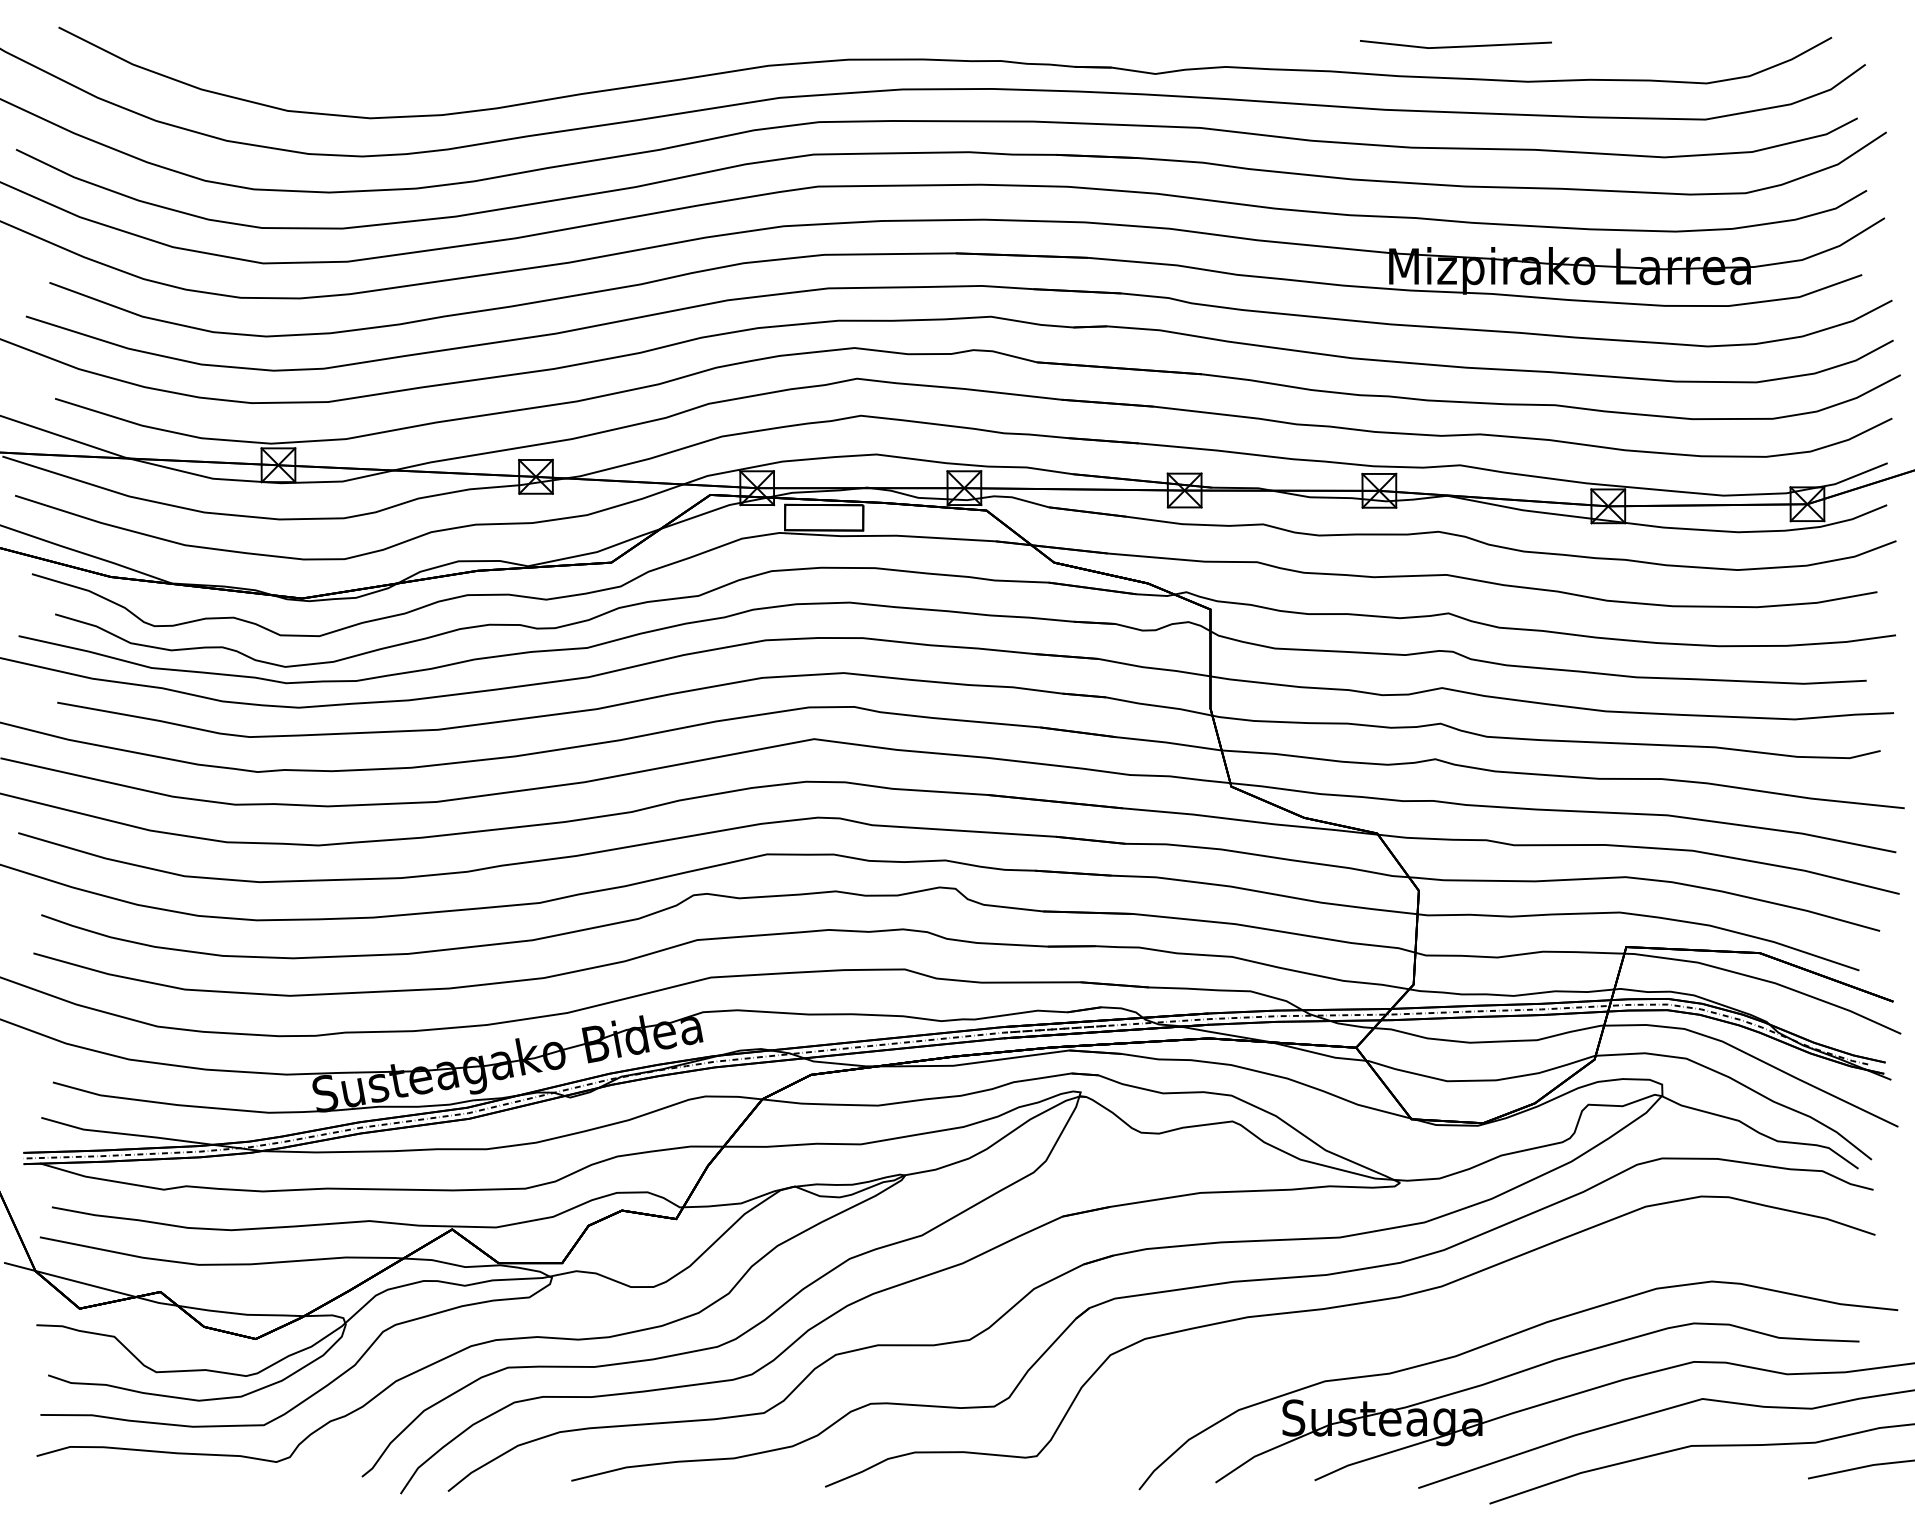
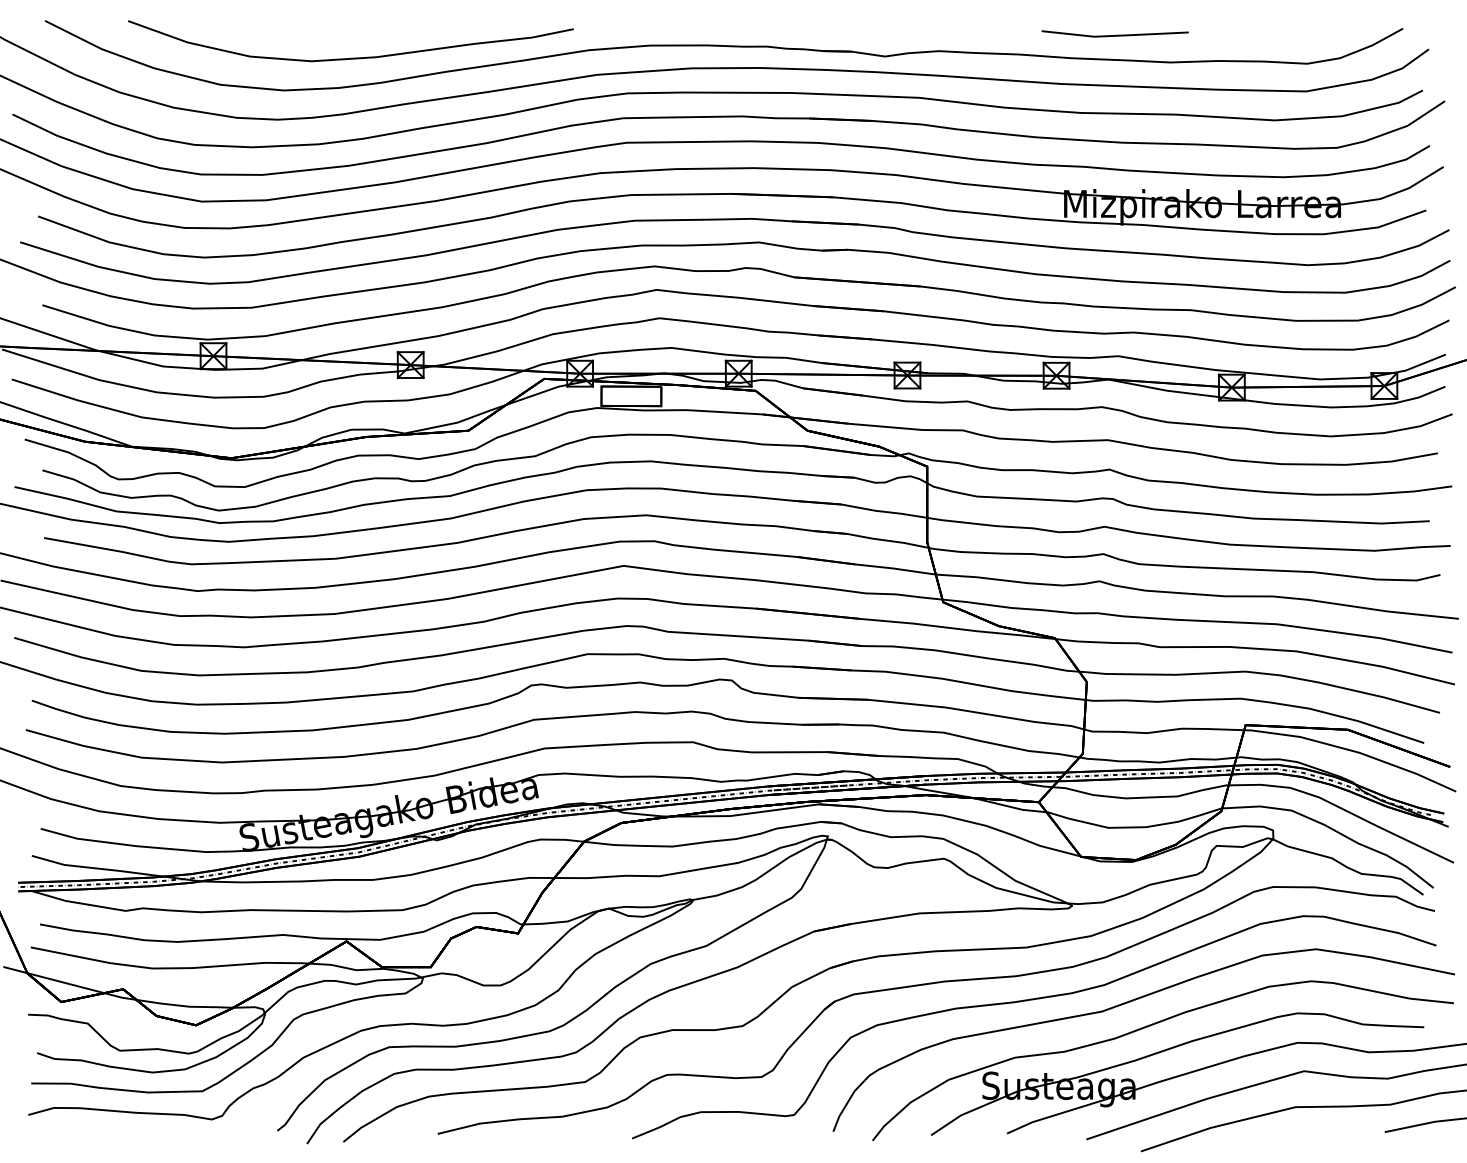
curve: (460, 75) -> (352, 57), added
curve: (1474, 1309) -> (1129, 1002), added

